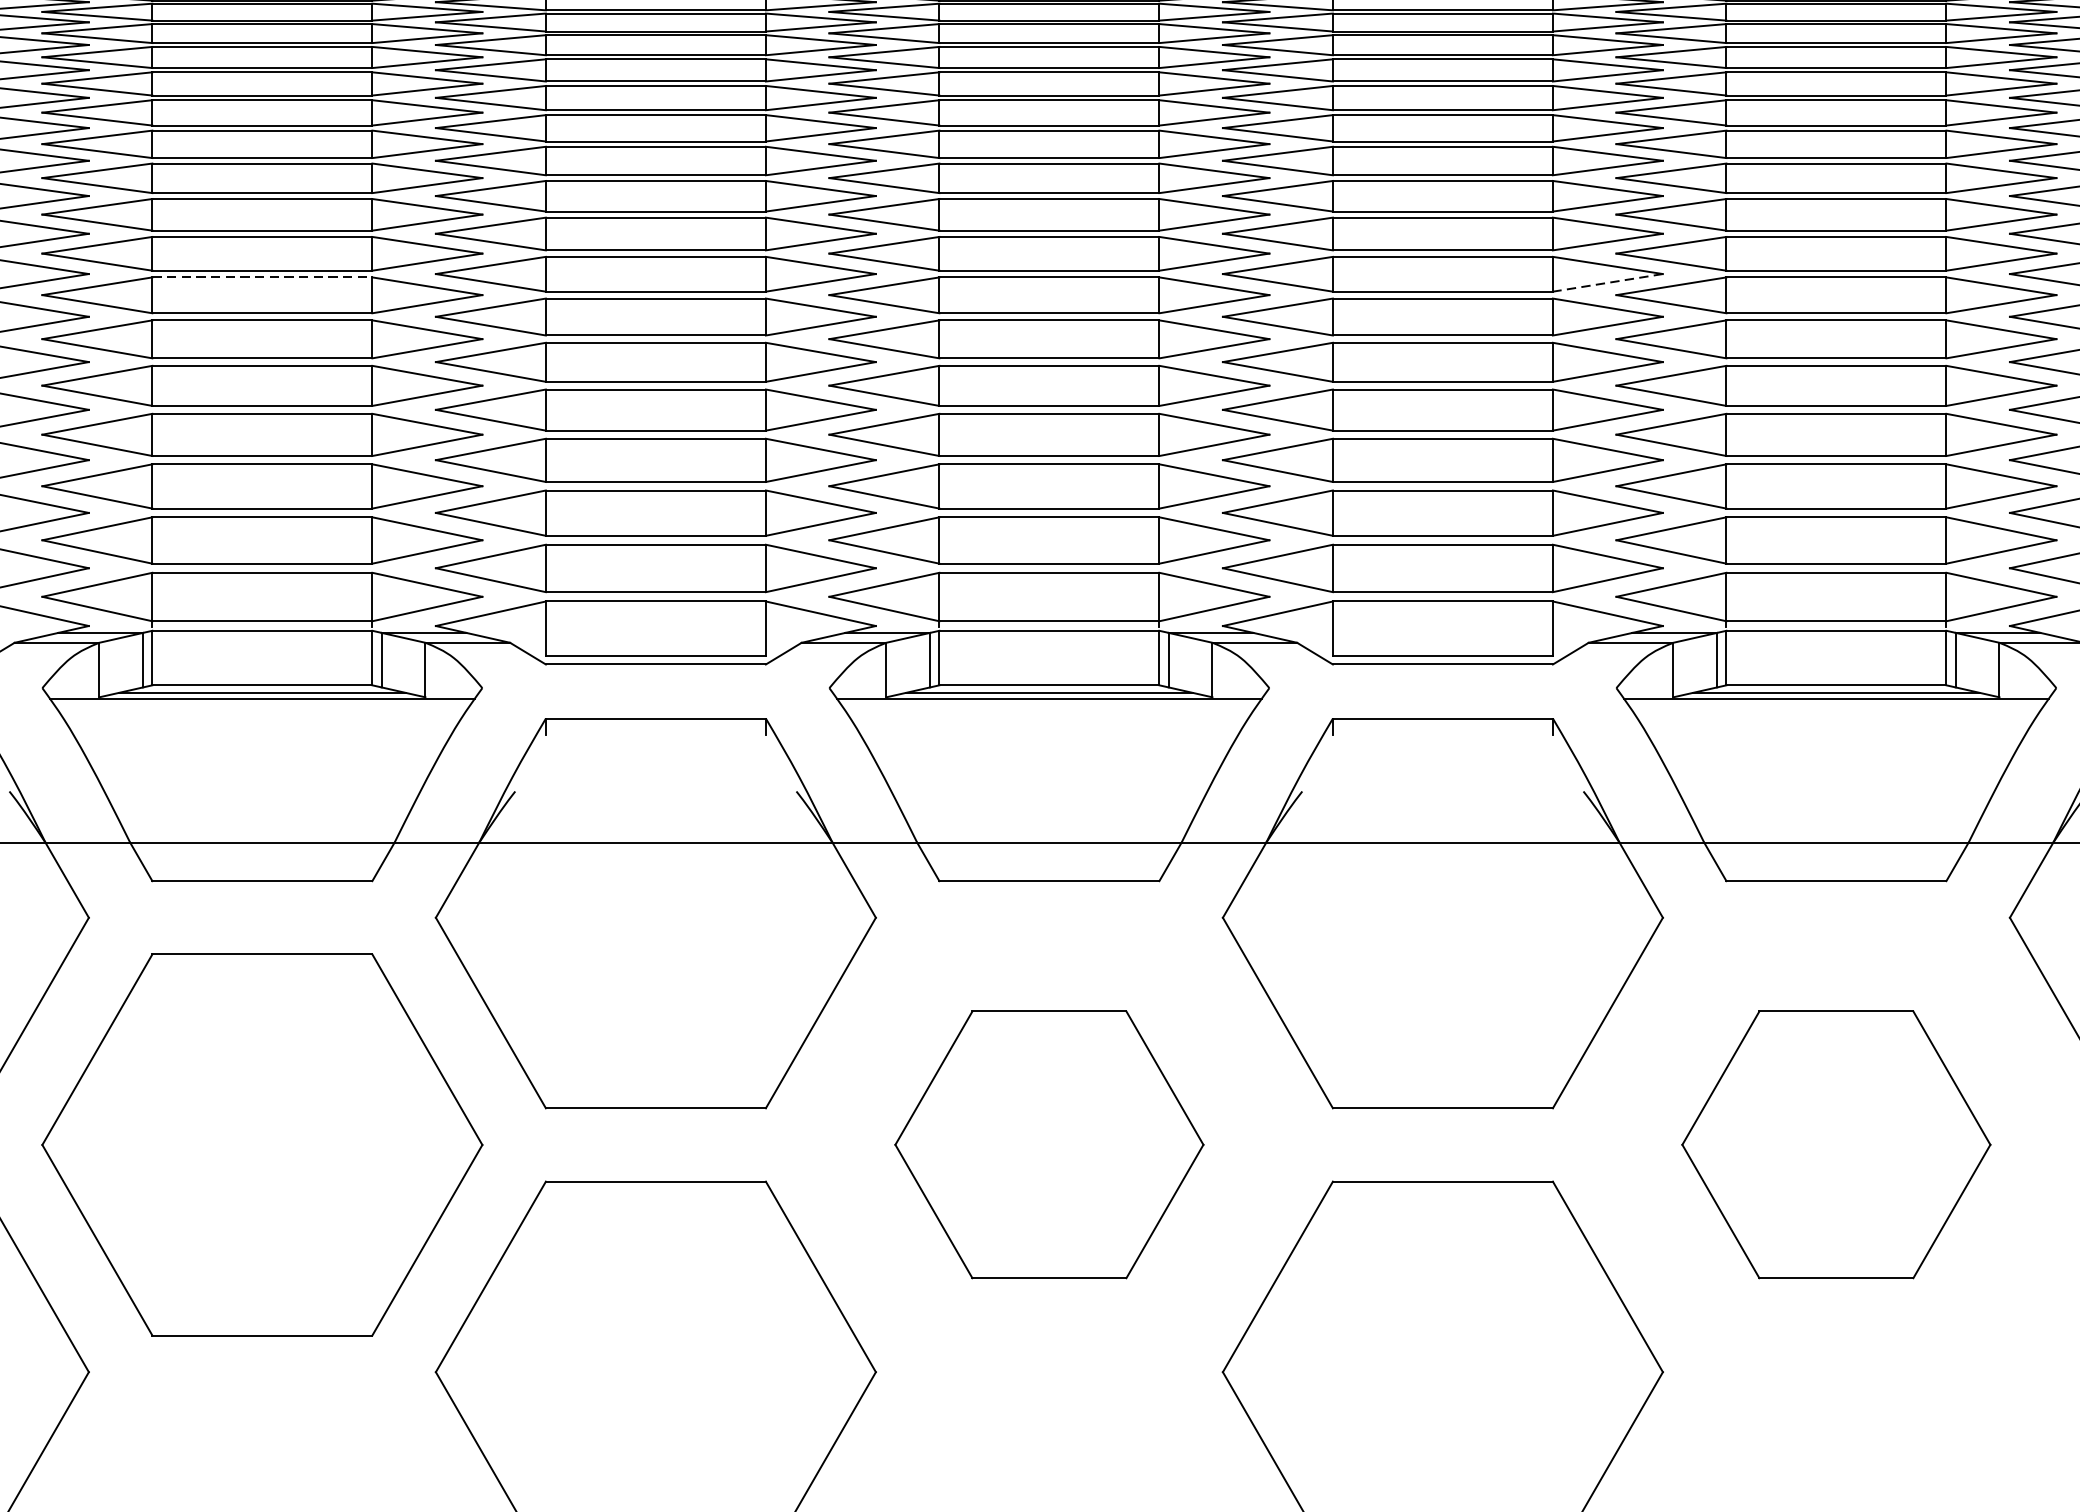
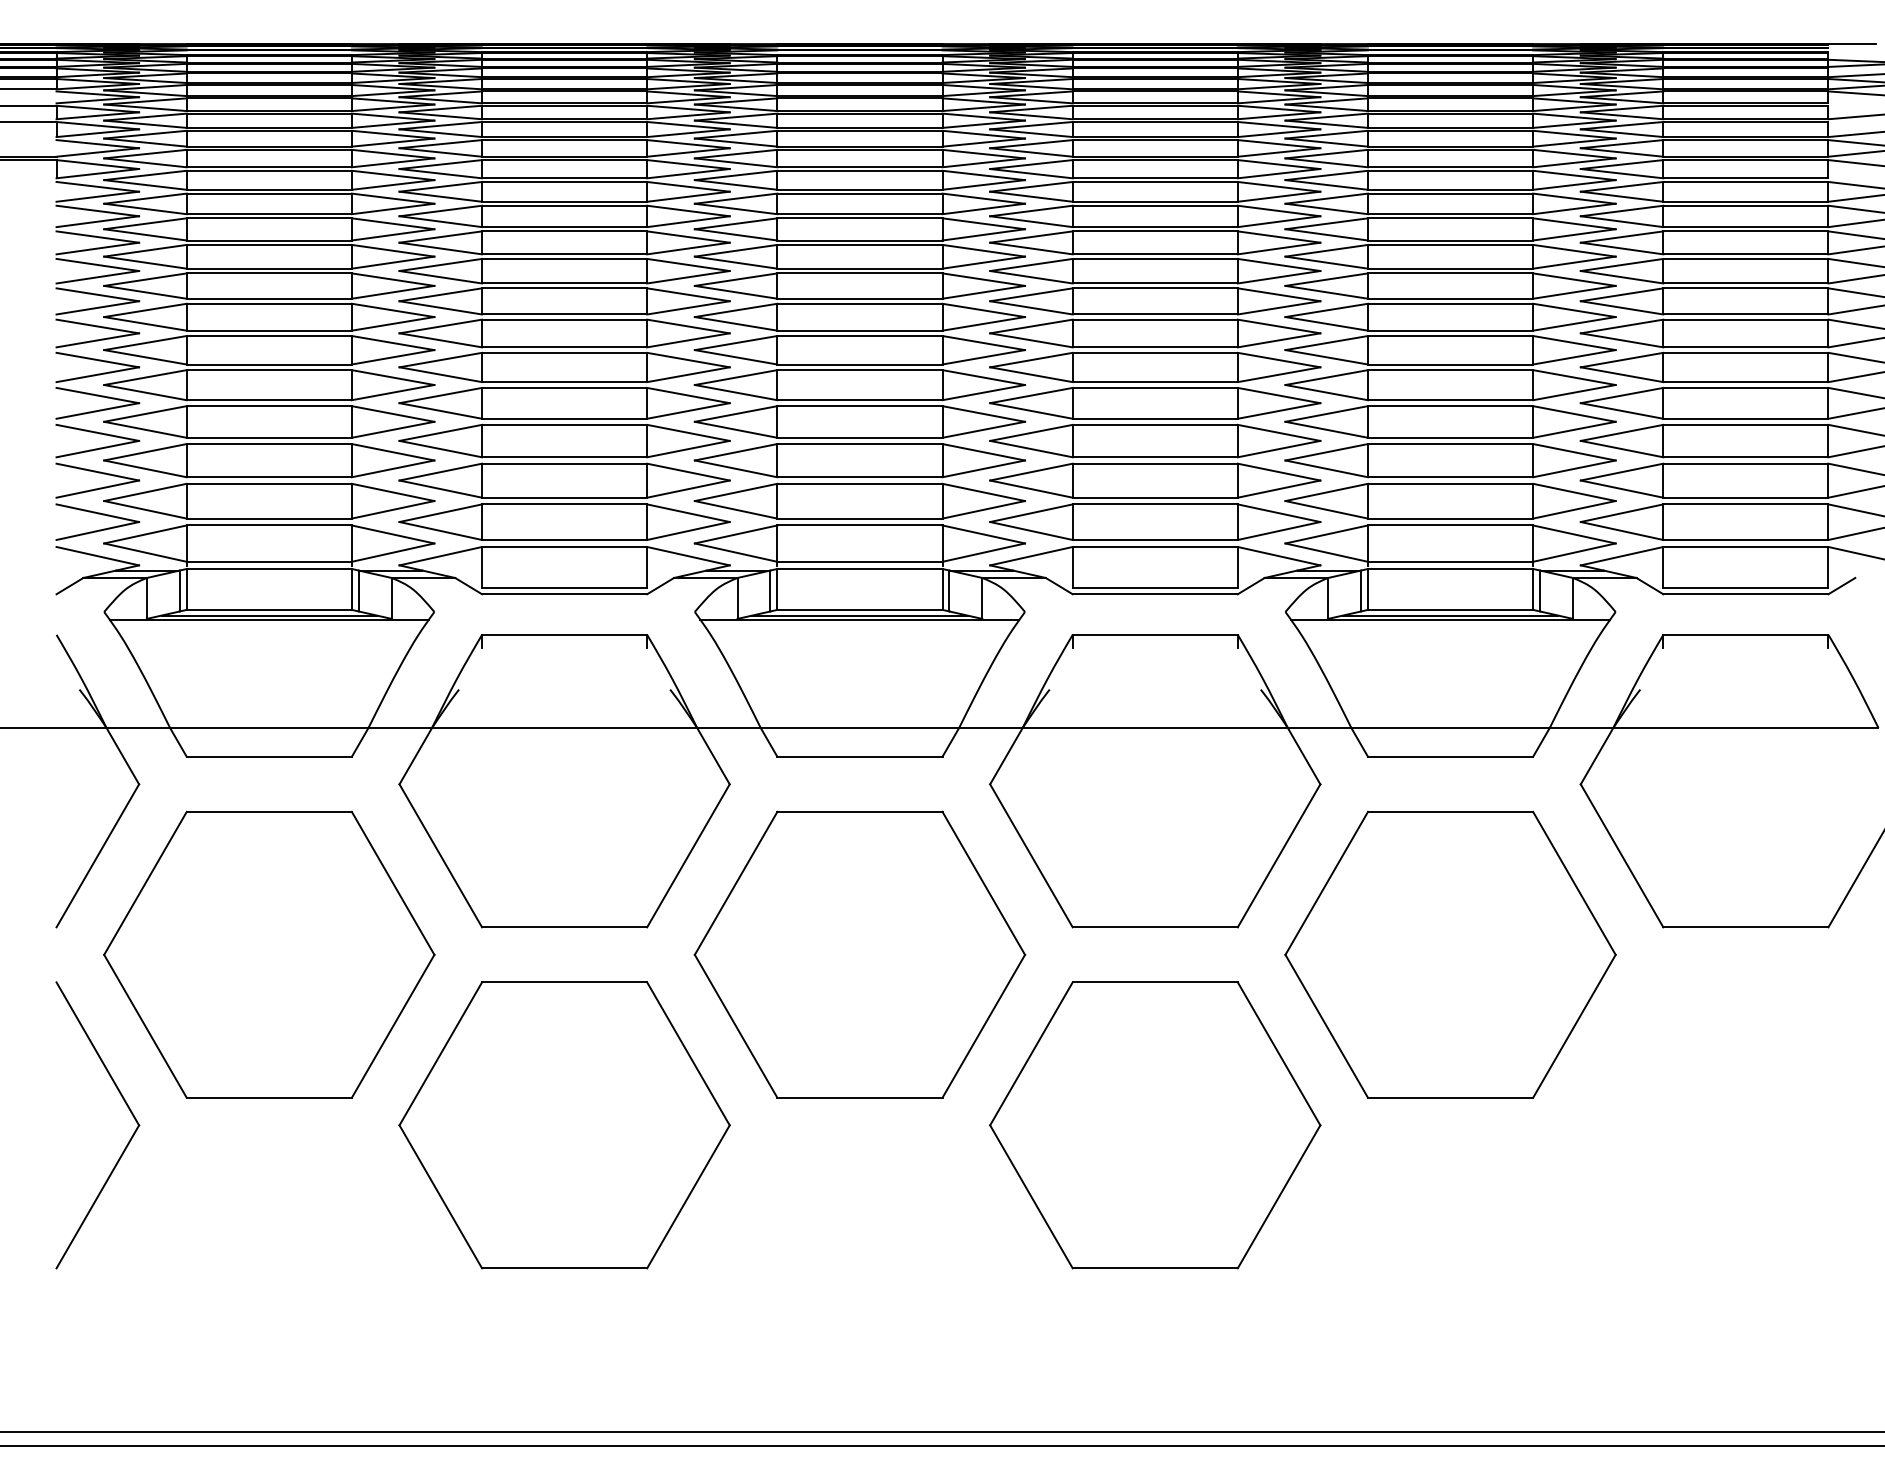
line: (262, 277) -> (269, 303), dashed -> solid
line: (1608, 282) -> (1279, 307), dashed -> solid
part: (1048, 1144) -> (859, 954), size x1.43
part: (1836, 1144) -> (1450, 954), size x1.43

